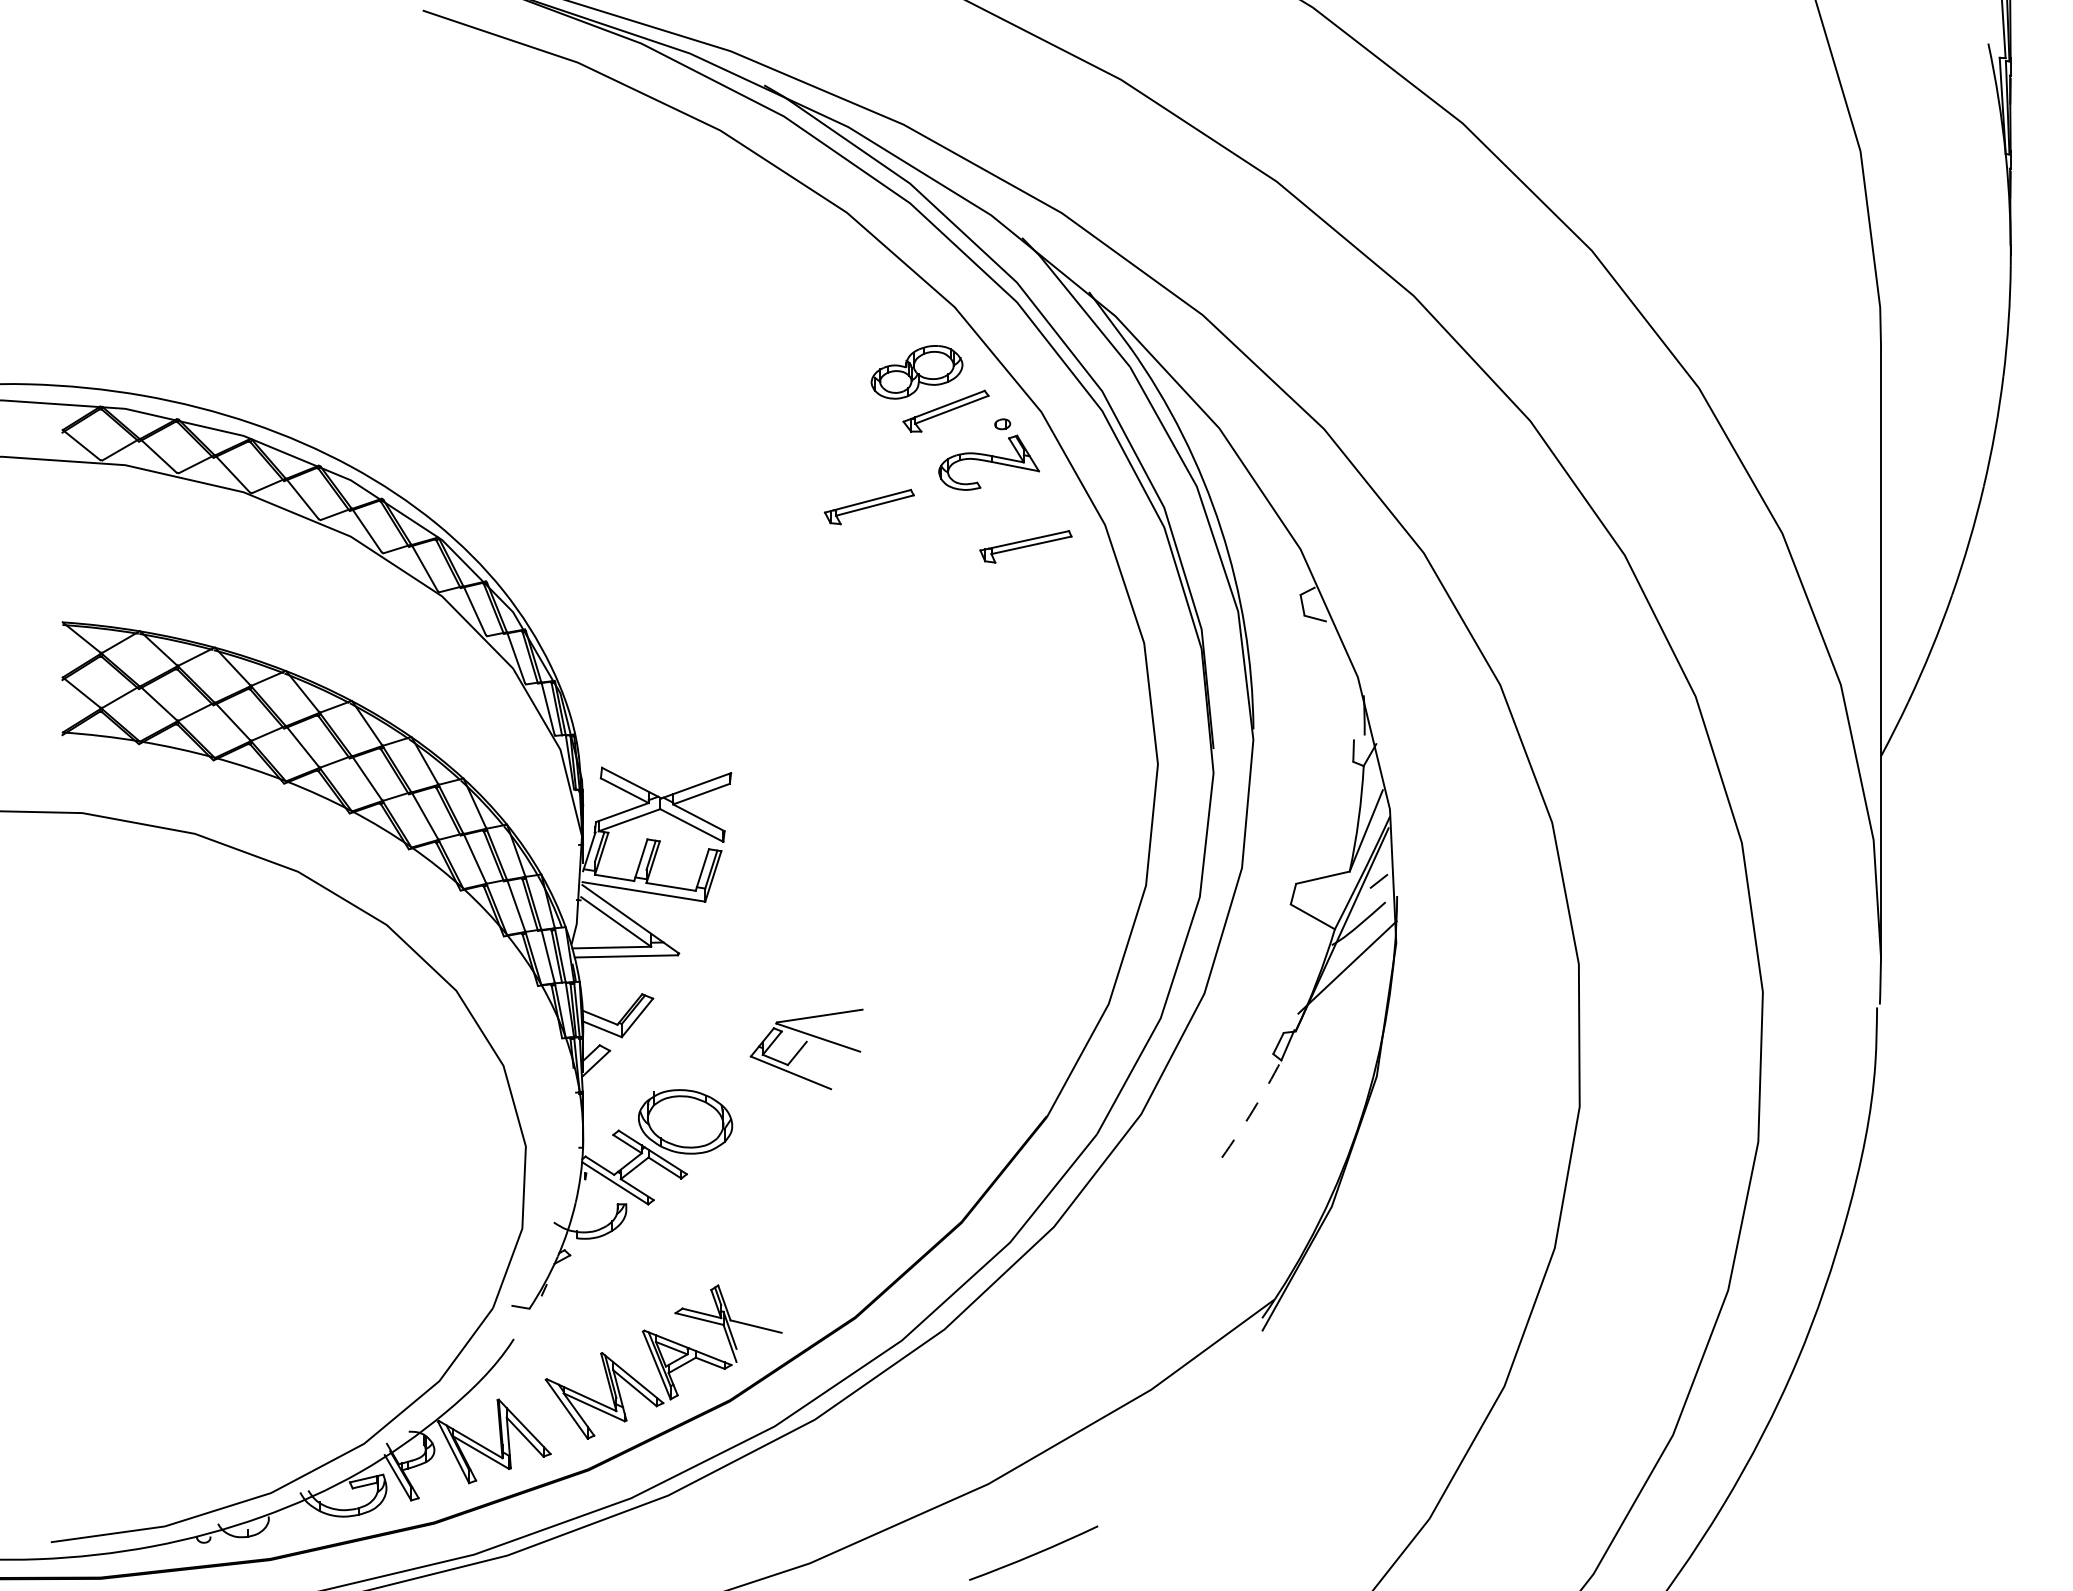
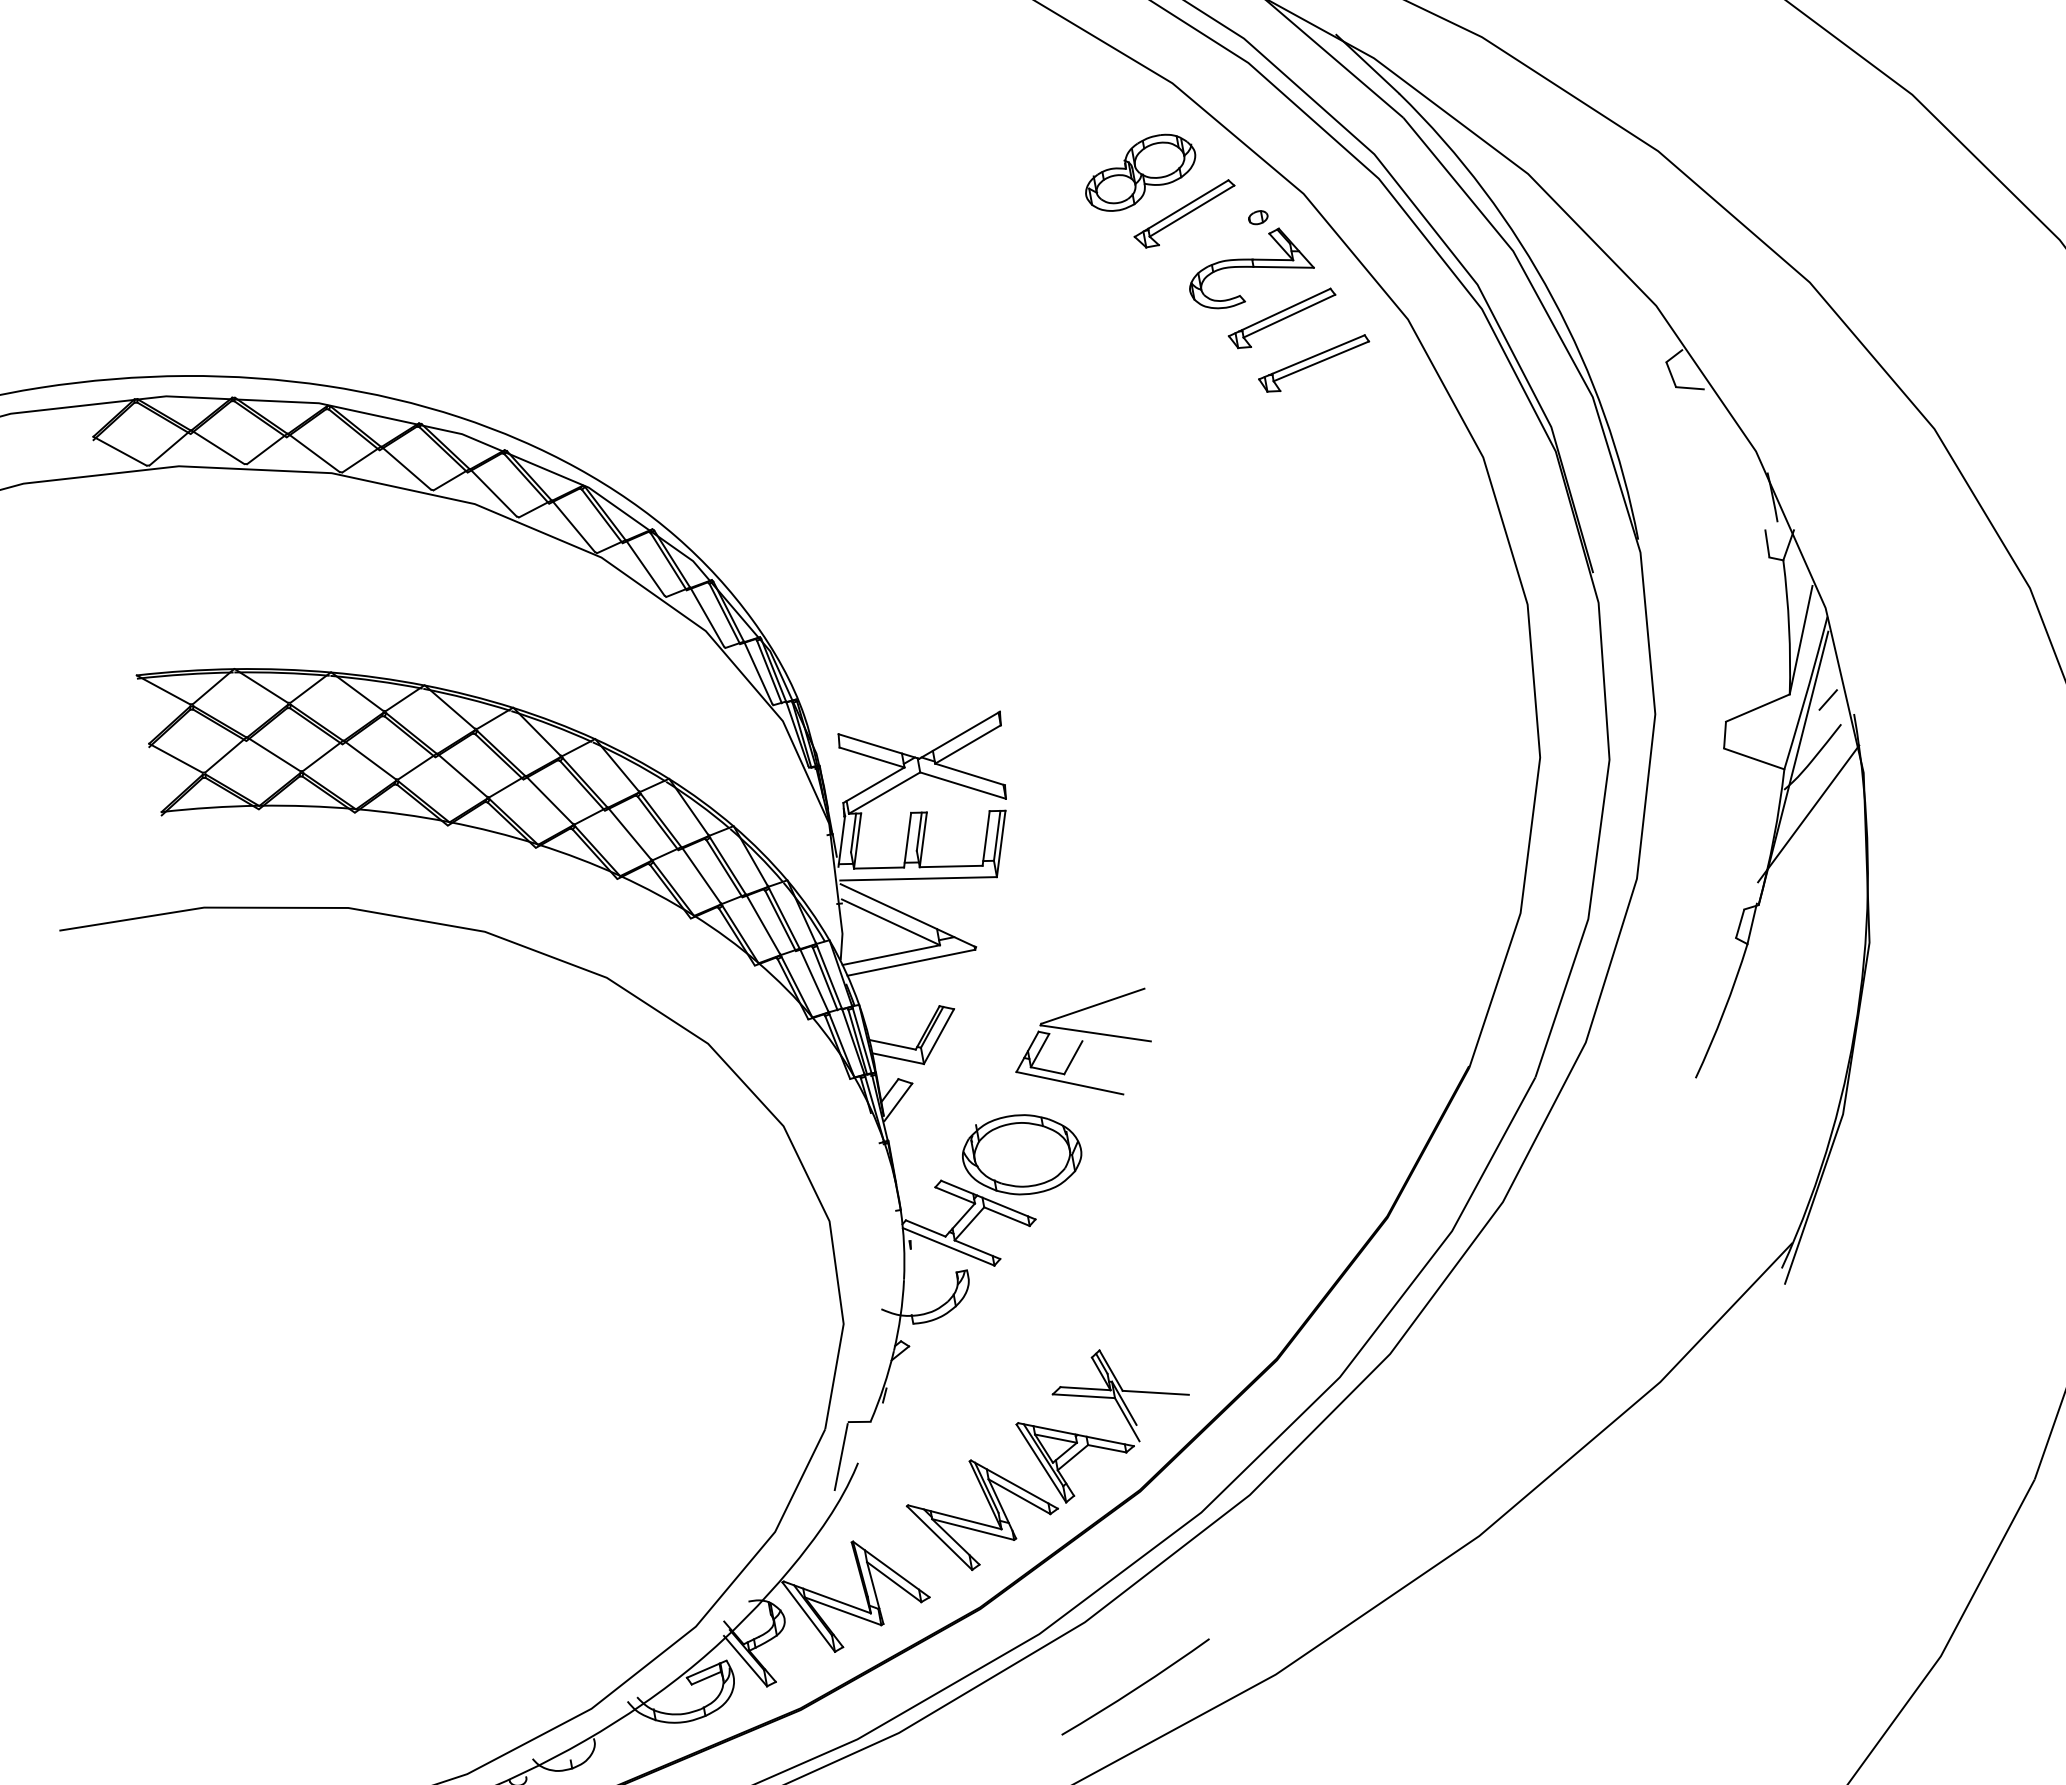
part: (868, 506) -> (1281, 318), moved
part: (806, 1049) -> (1083, 1050), moved
arc: (1253, 1110) -> (1724, 1012), dashed -> solid
line: (501, 1331) -> (840, 1456), added
arc: (1033, 1553) -> (1135, 1687), moved

